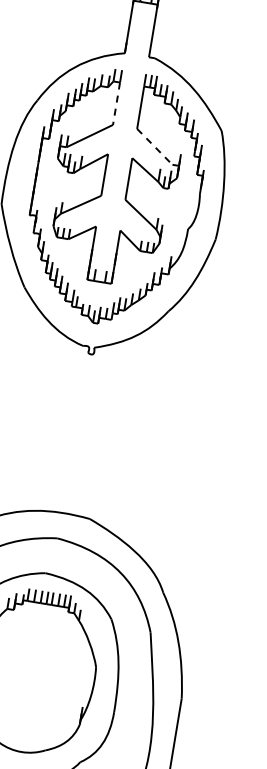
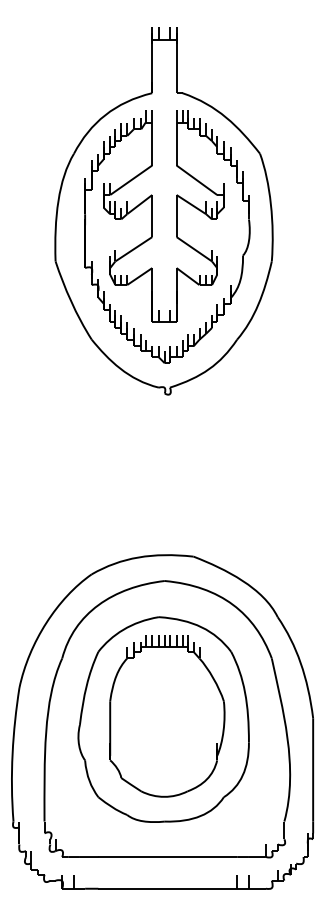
line: (116, 104) -> (152, 144), dashed -> solid
line: (155, 147) -> (197, 180), dashed -> solid

